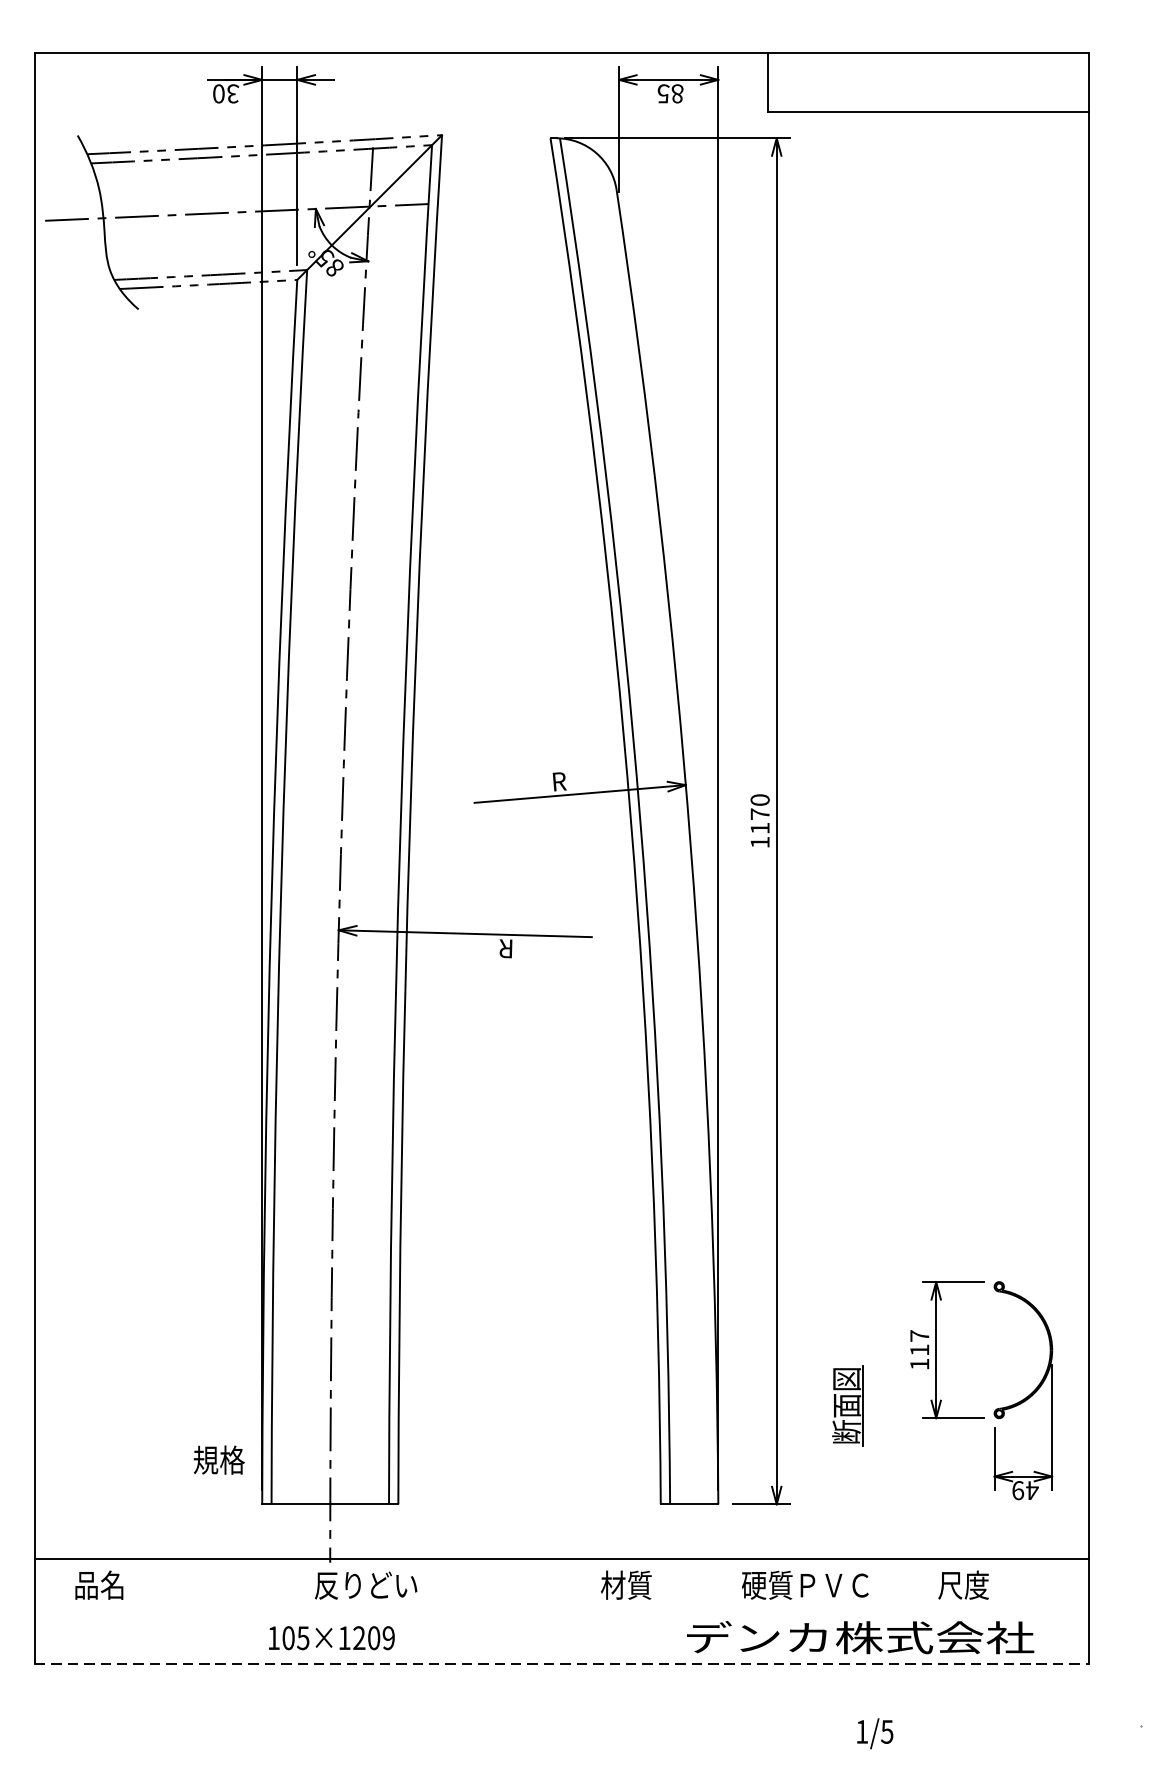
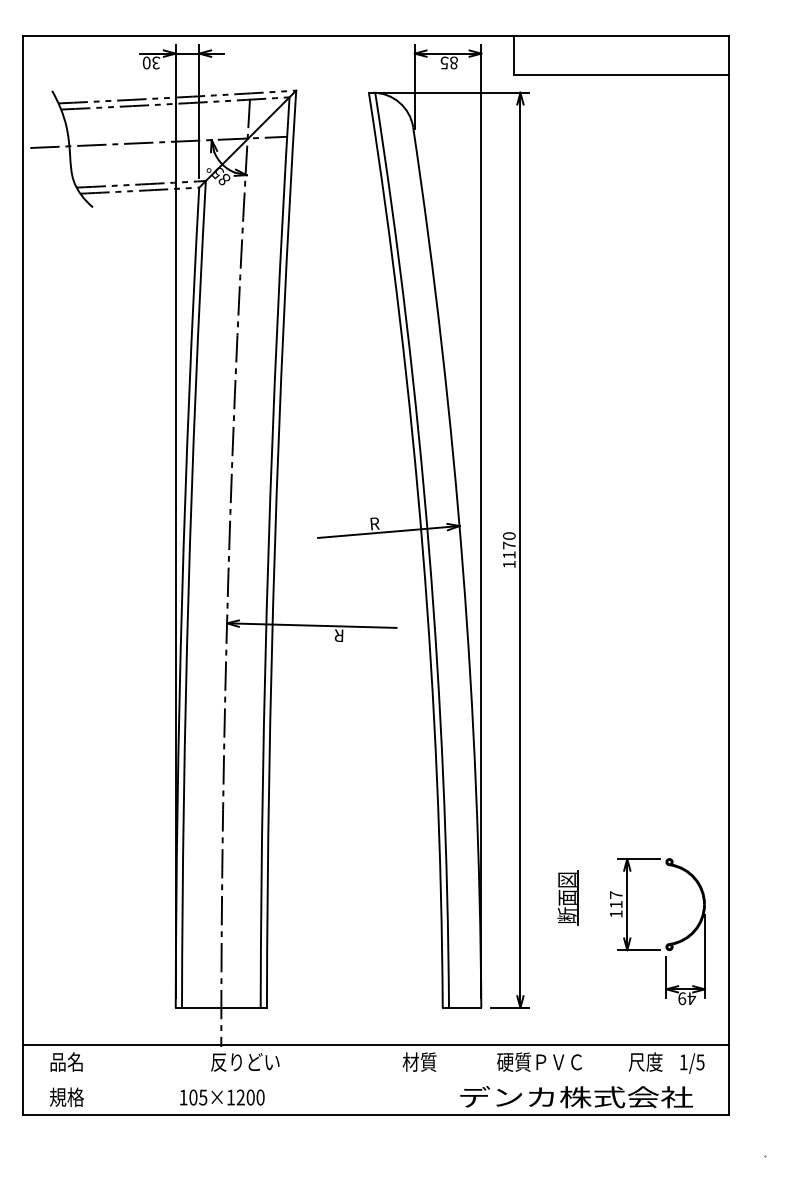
part: (846, 1405) -> (567, 897), moved
text: (218, 1458) -> (66, 1096), moved
text: (388, 1638) -> (260, 1097), 105×1209 -> 105×1200
line: (561, 1664) -> (376, 1115), dashed -> solid
text: (875, 1733) -> (692, 1063), moved

